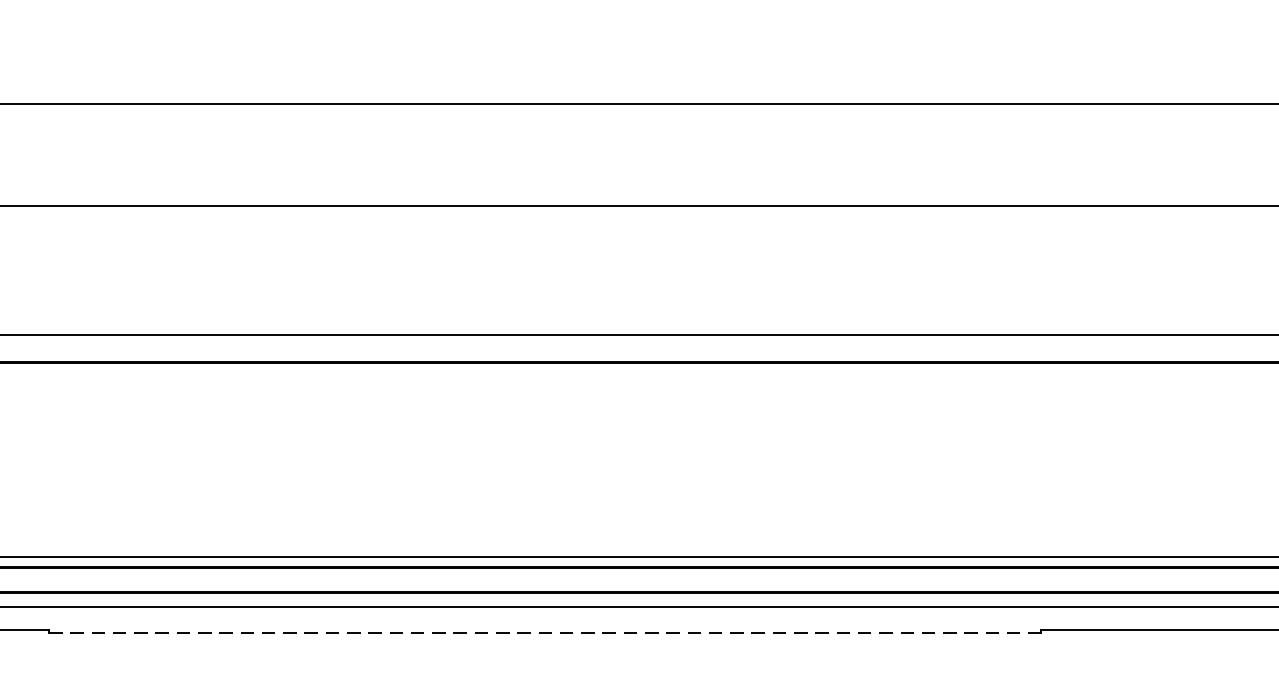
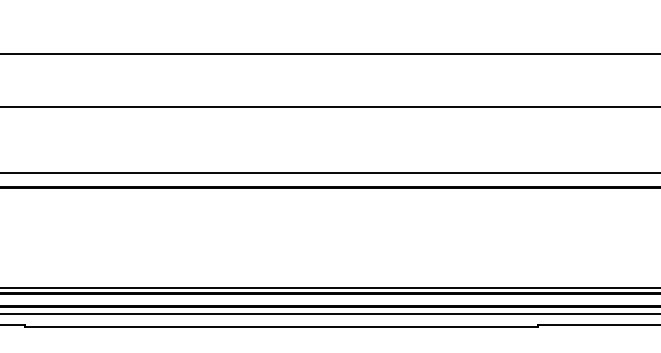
line: (546, 633) -> (282, 327), dashed -> solid

